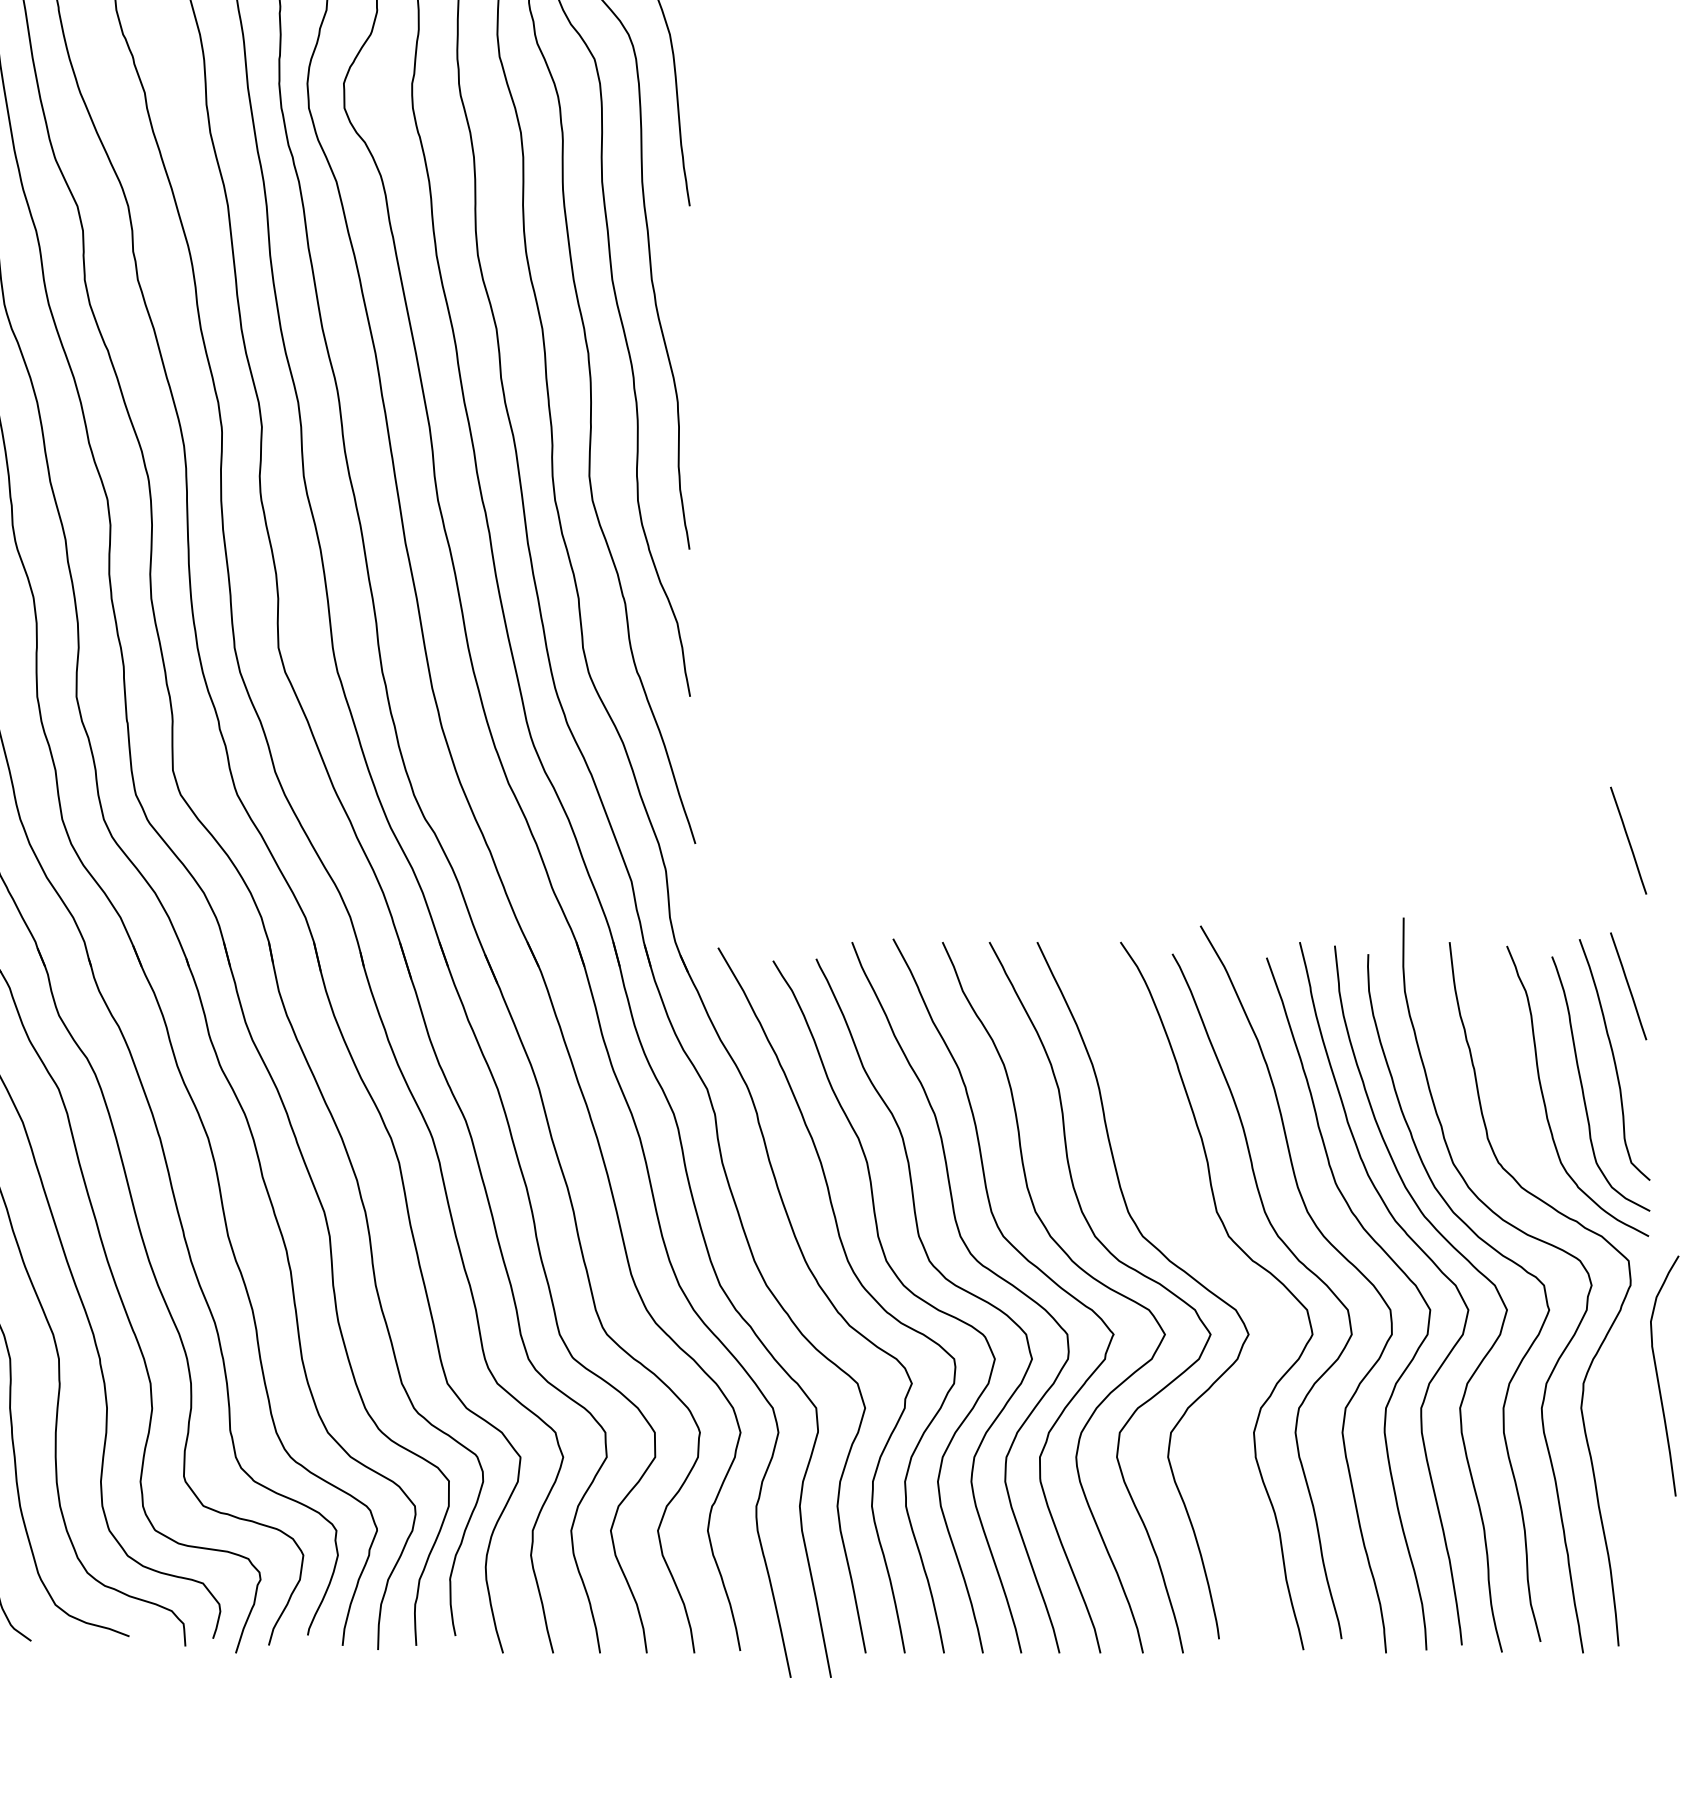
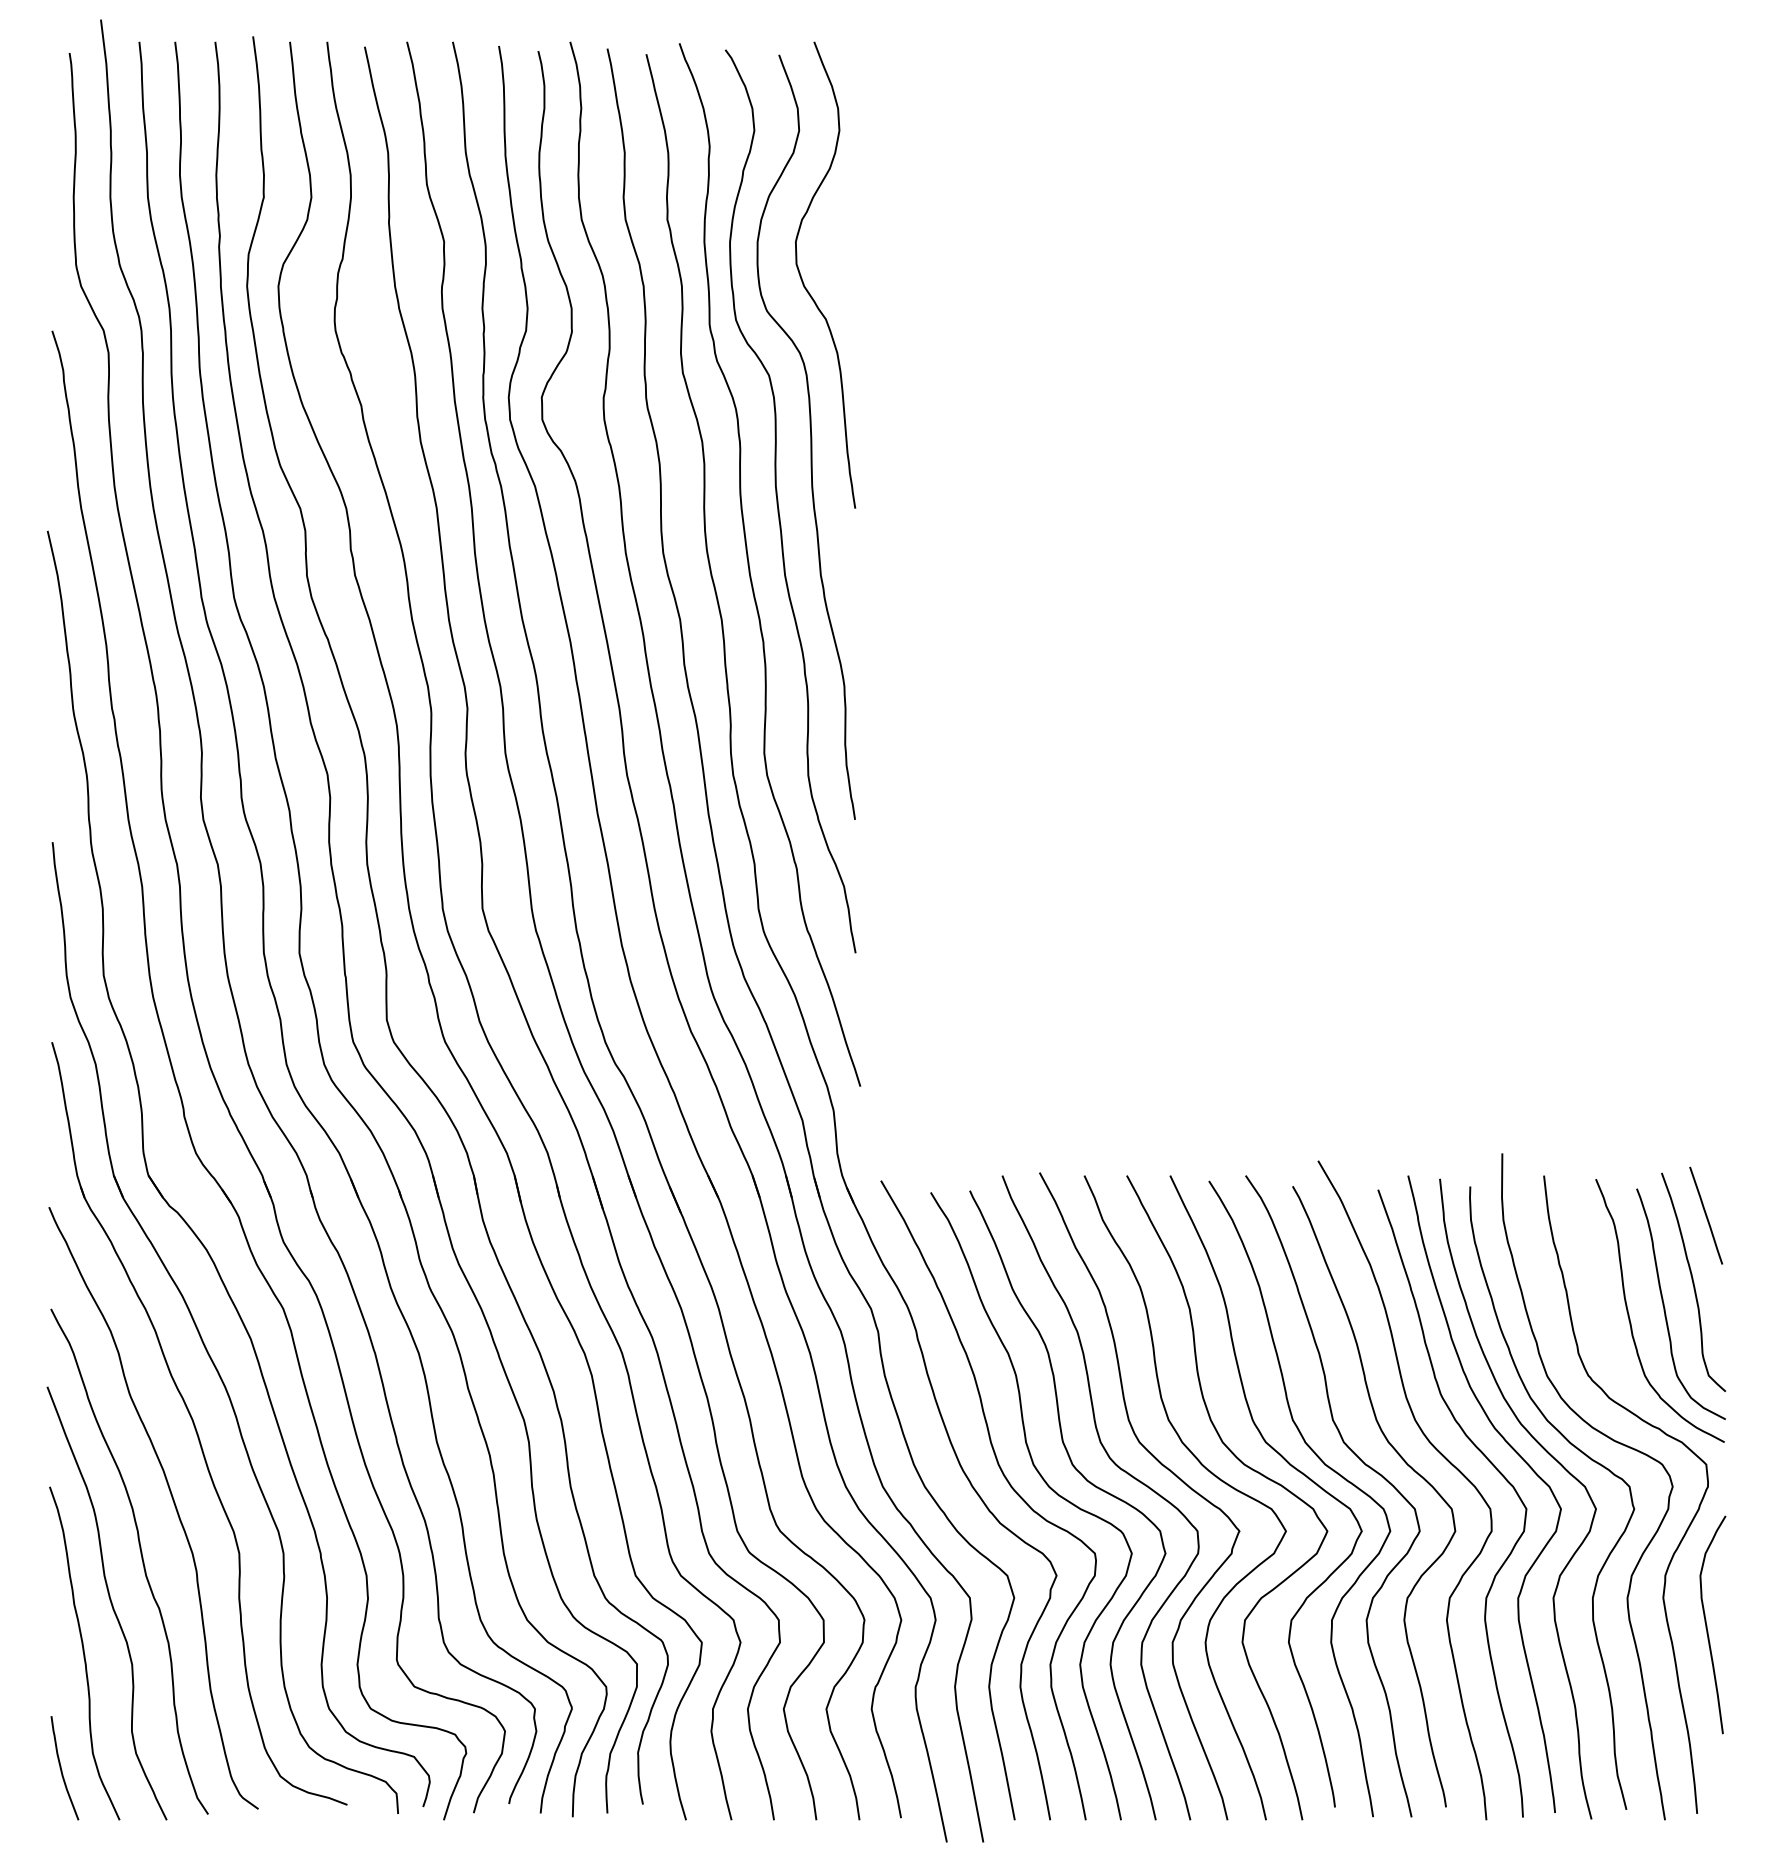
line: (1628, 840) -> (1706, 1083), removed
curve: (1207, 1261) -> (1324, 1465), added
curve: (1658, 1376) -> (1707, 1625), moved

